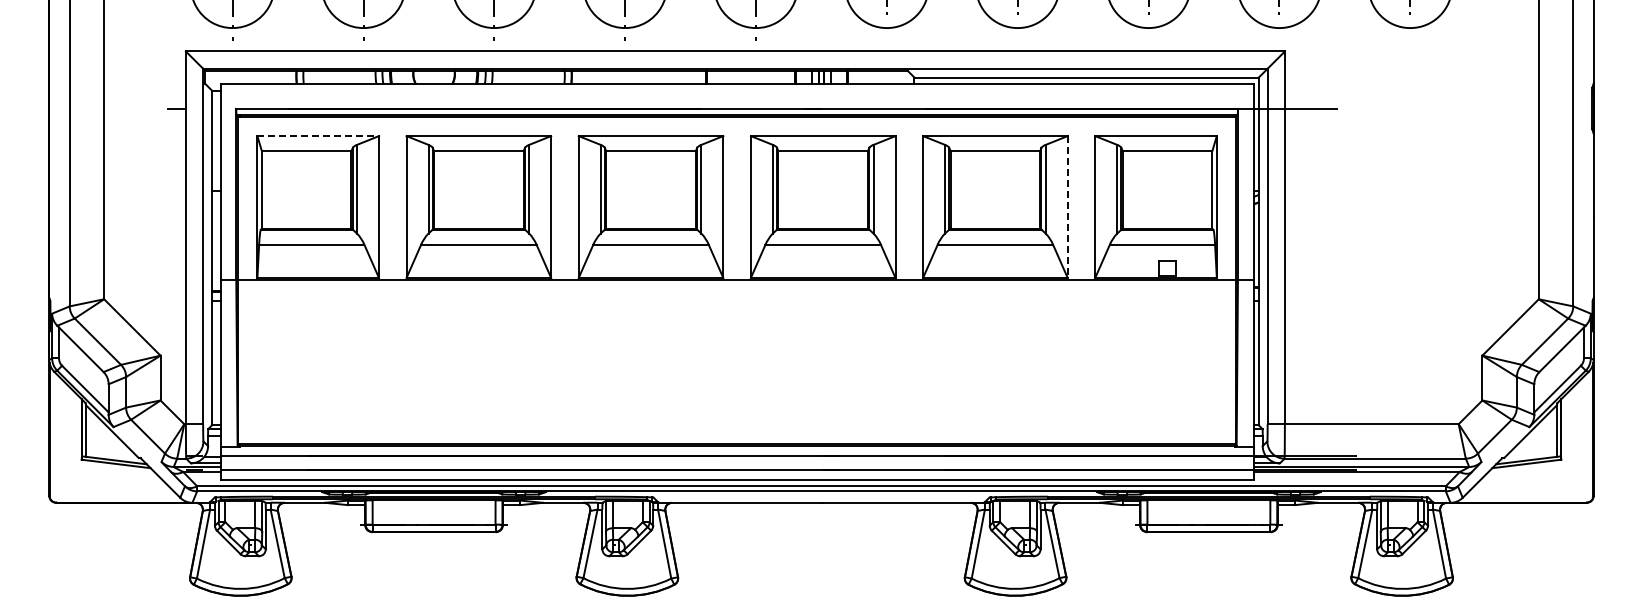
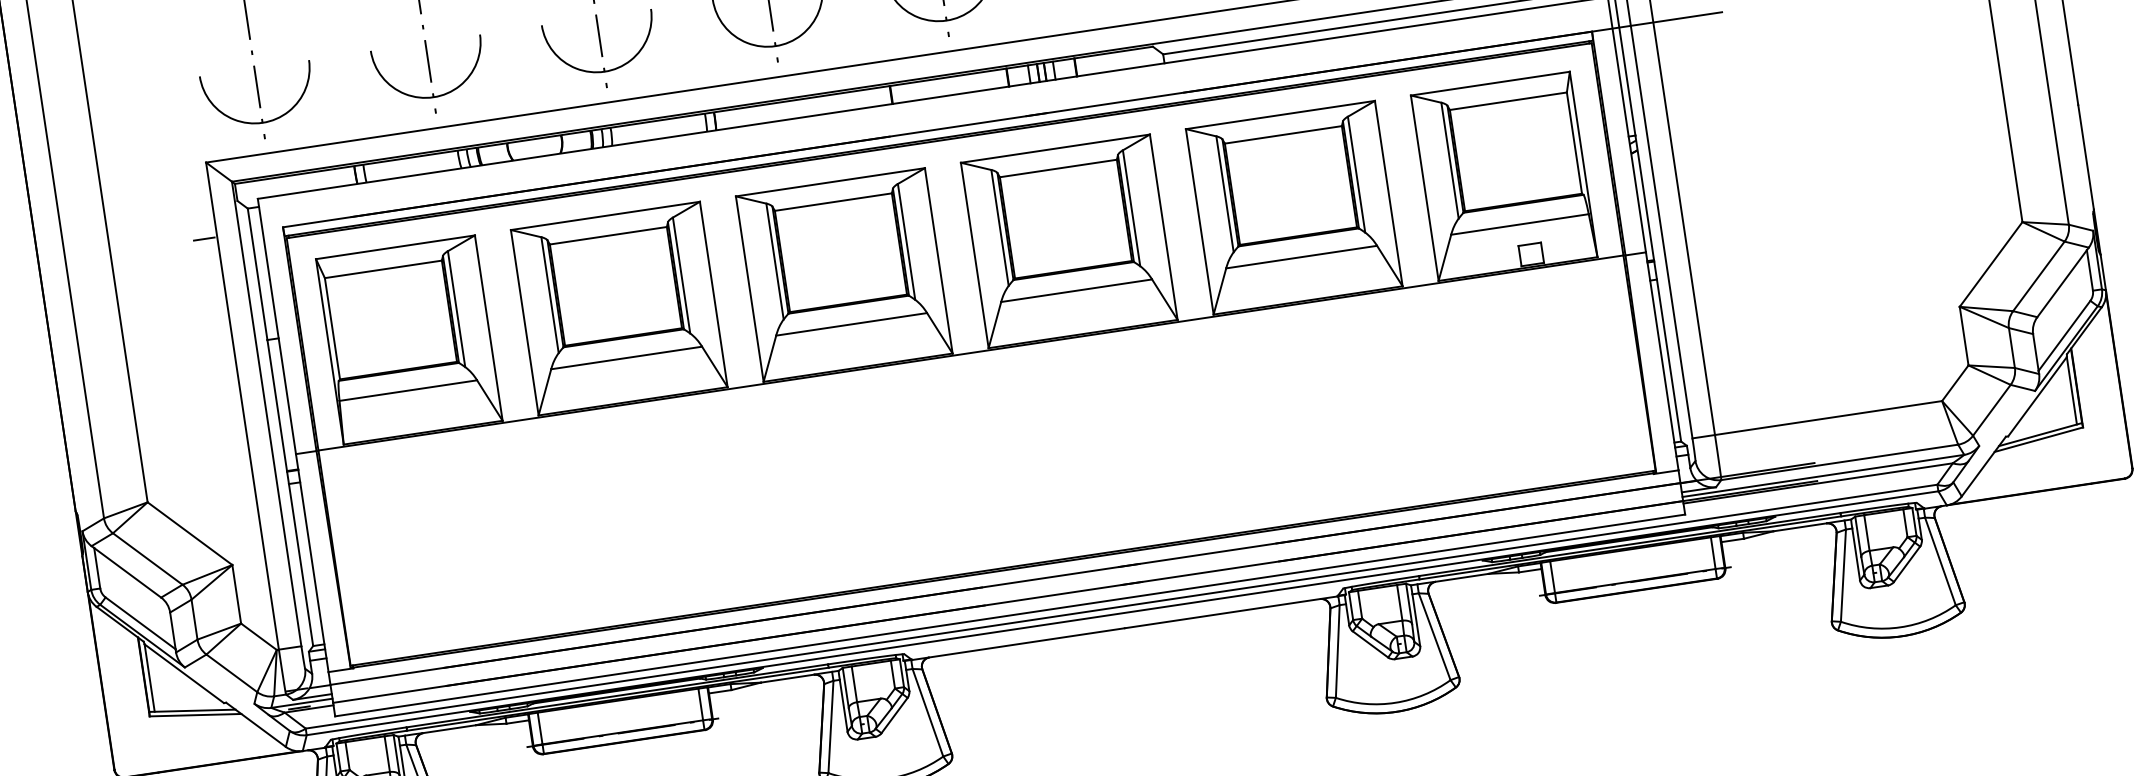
line: (318, 136) -> (395, 247), dashed -> solid
line: (1067, 207) -> (1388, 194), dashed -> solid

